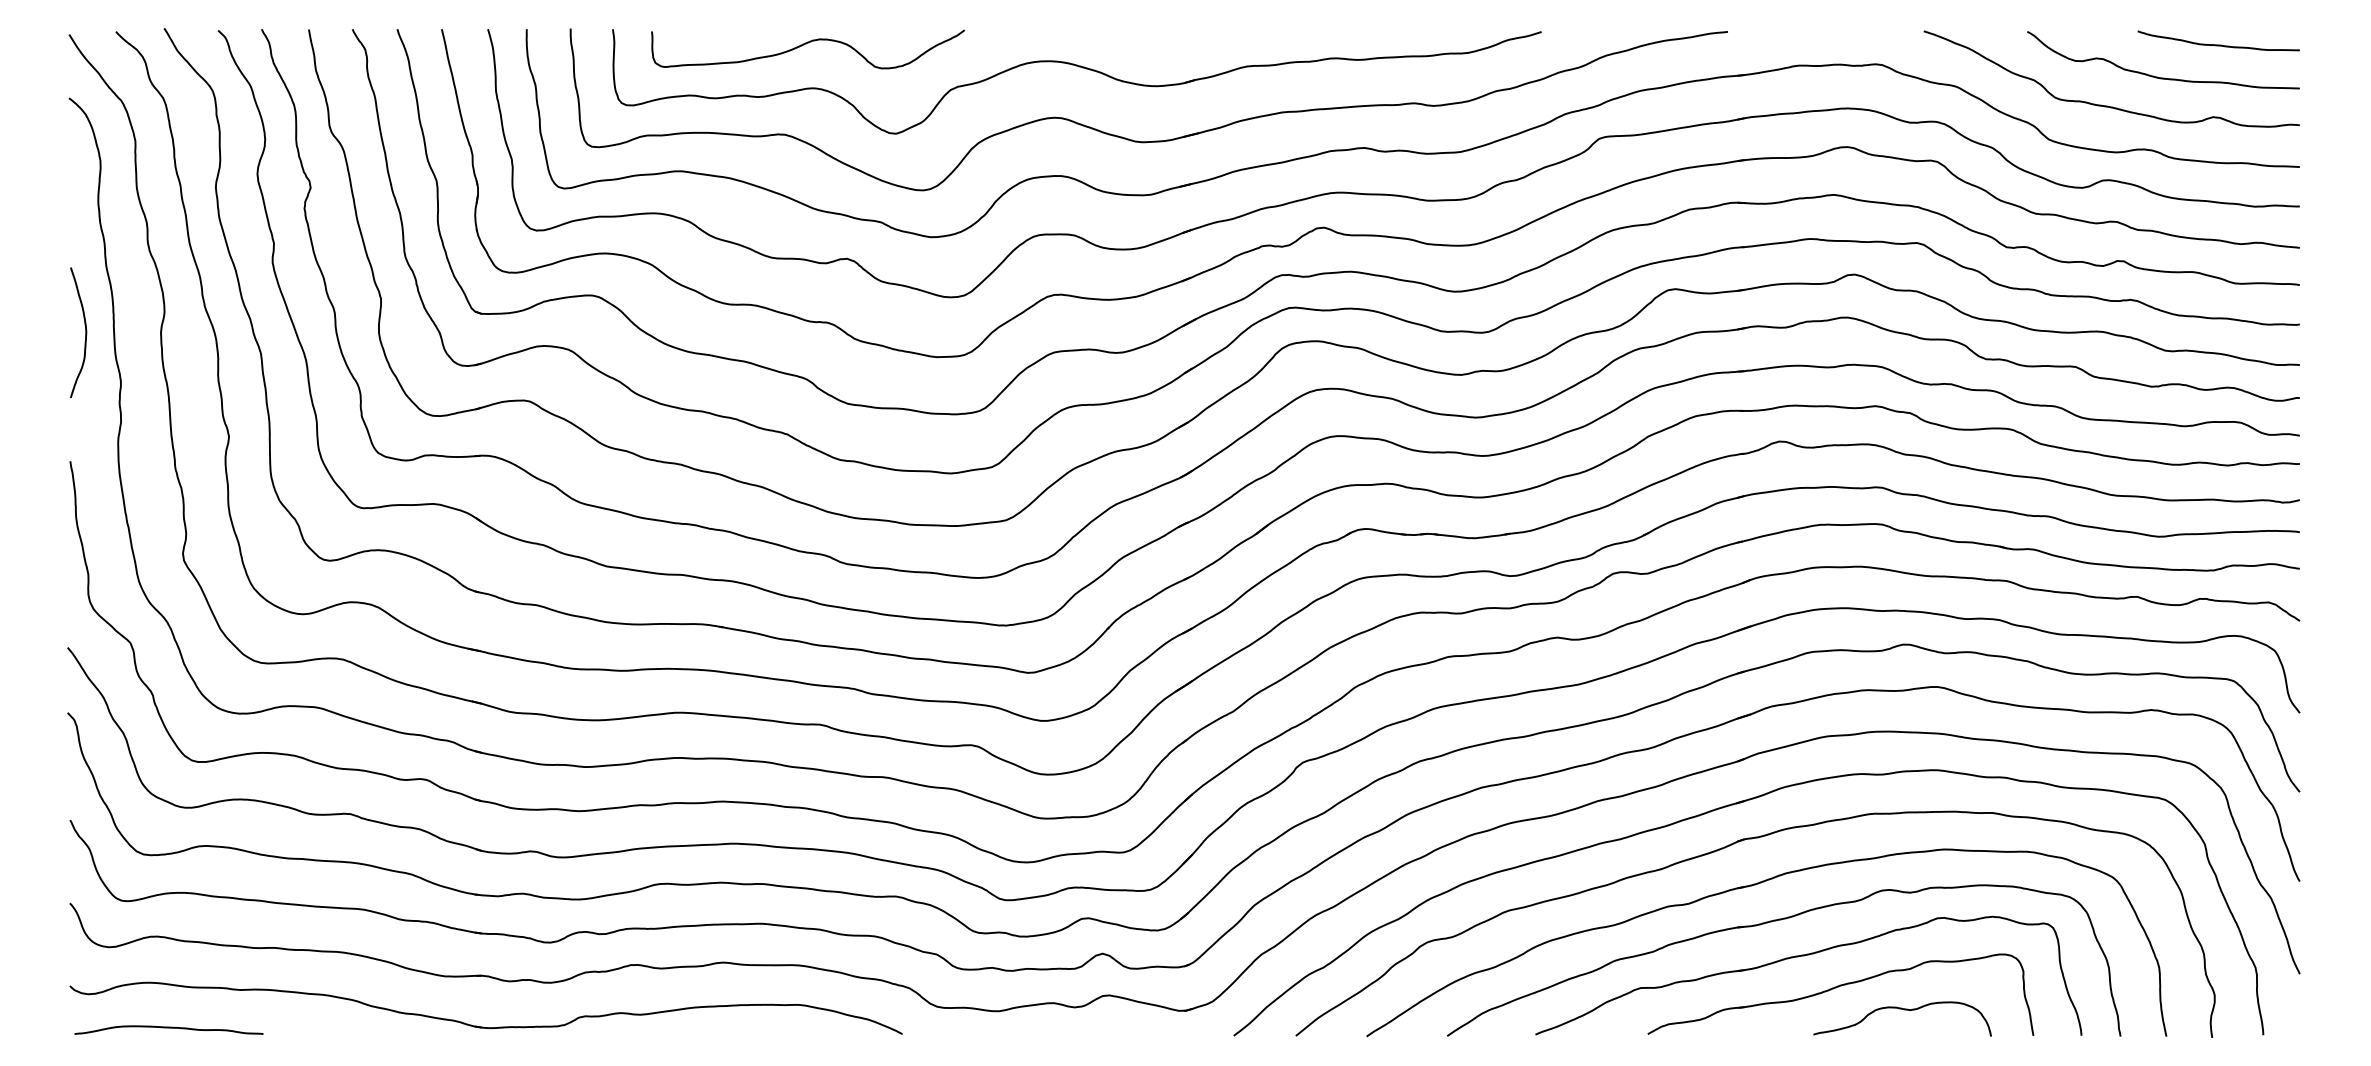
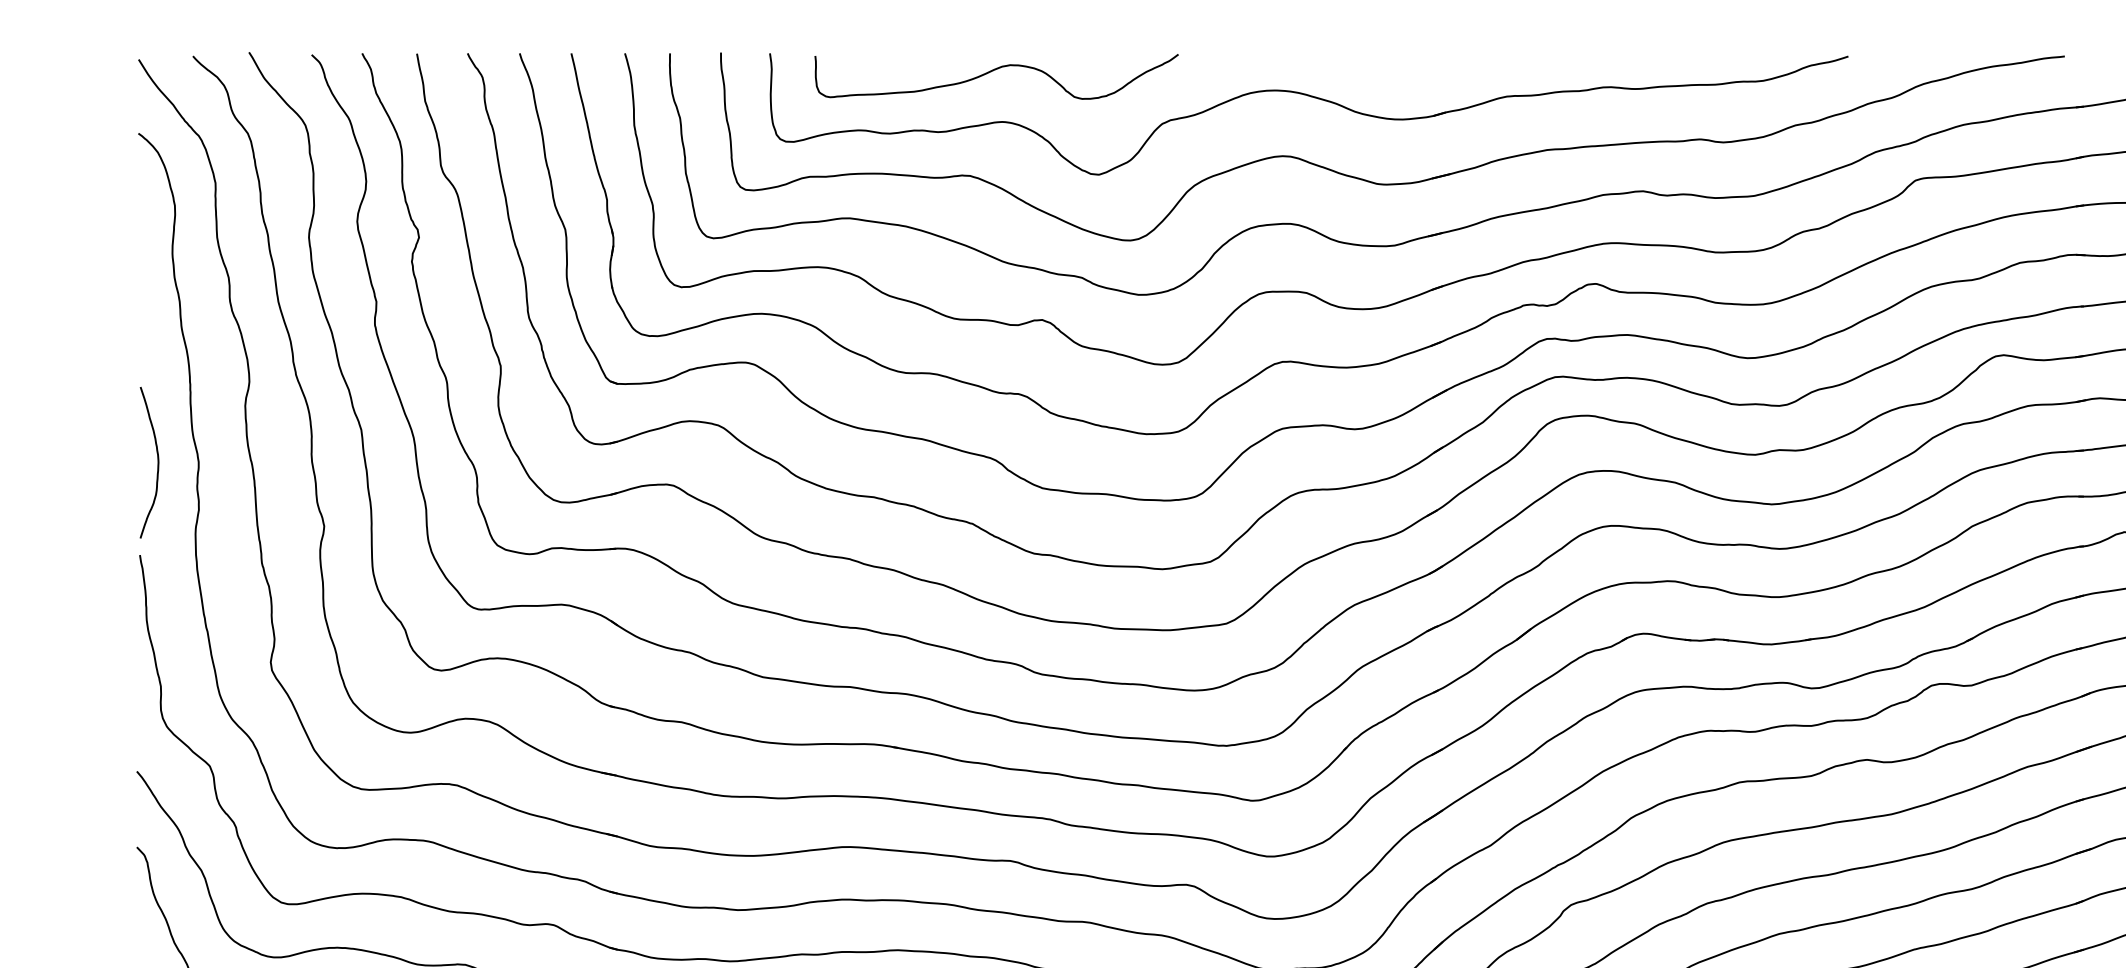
curve: (85, 332) -> (157, 462), moved

